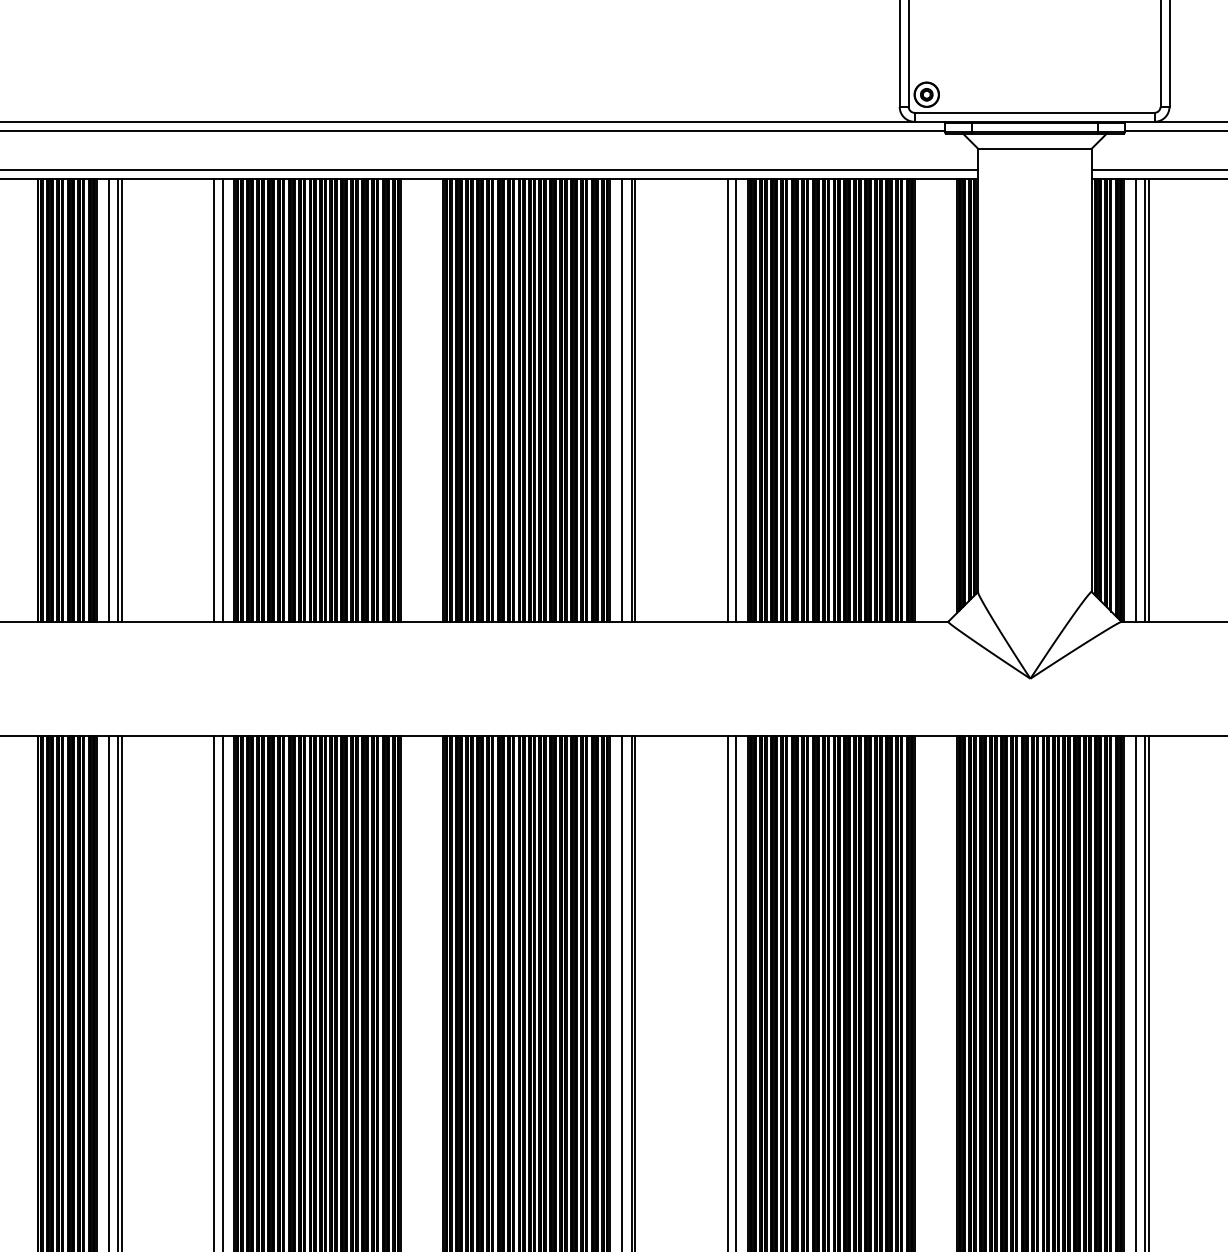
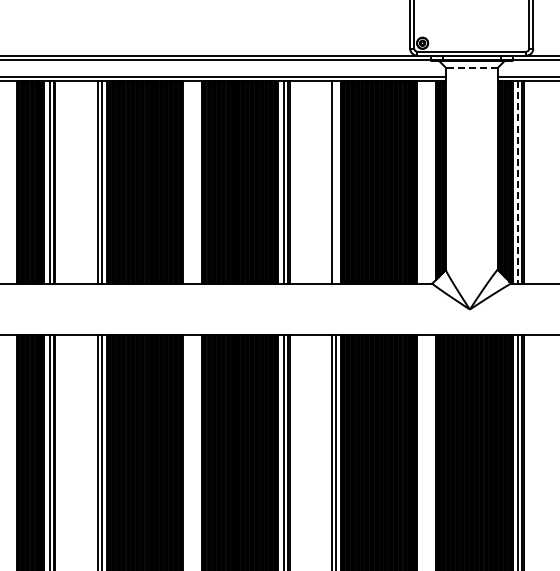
line: (1033, 147) -> (471, 67), solid -> dashed
line: (735, 400) -> (335, 182), removed
line: (1134, 402) -> (517, 183), solid -> dashed

